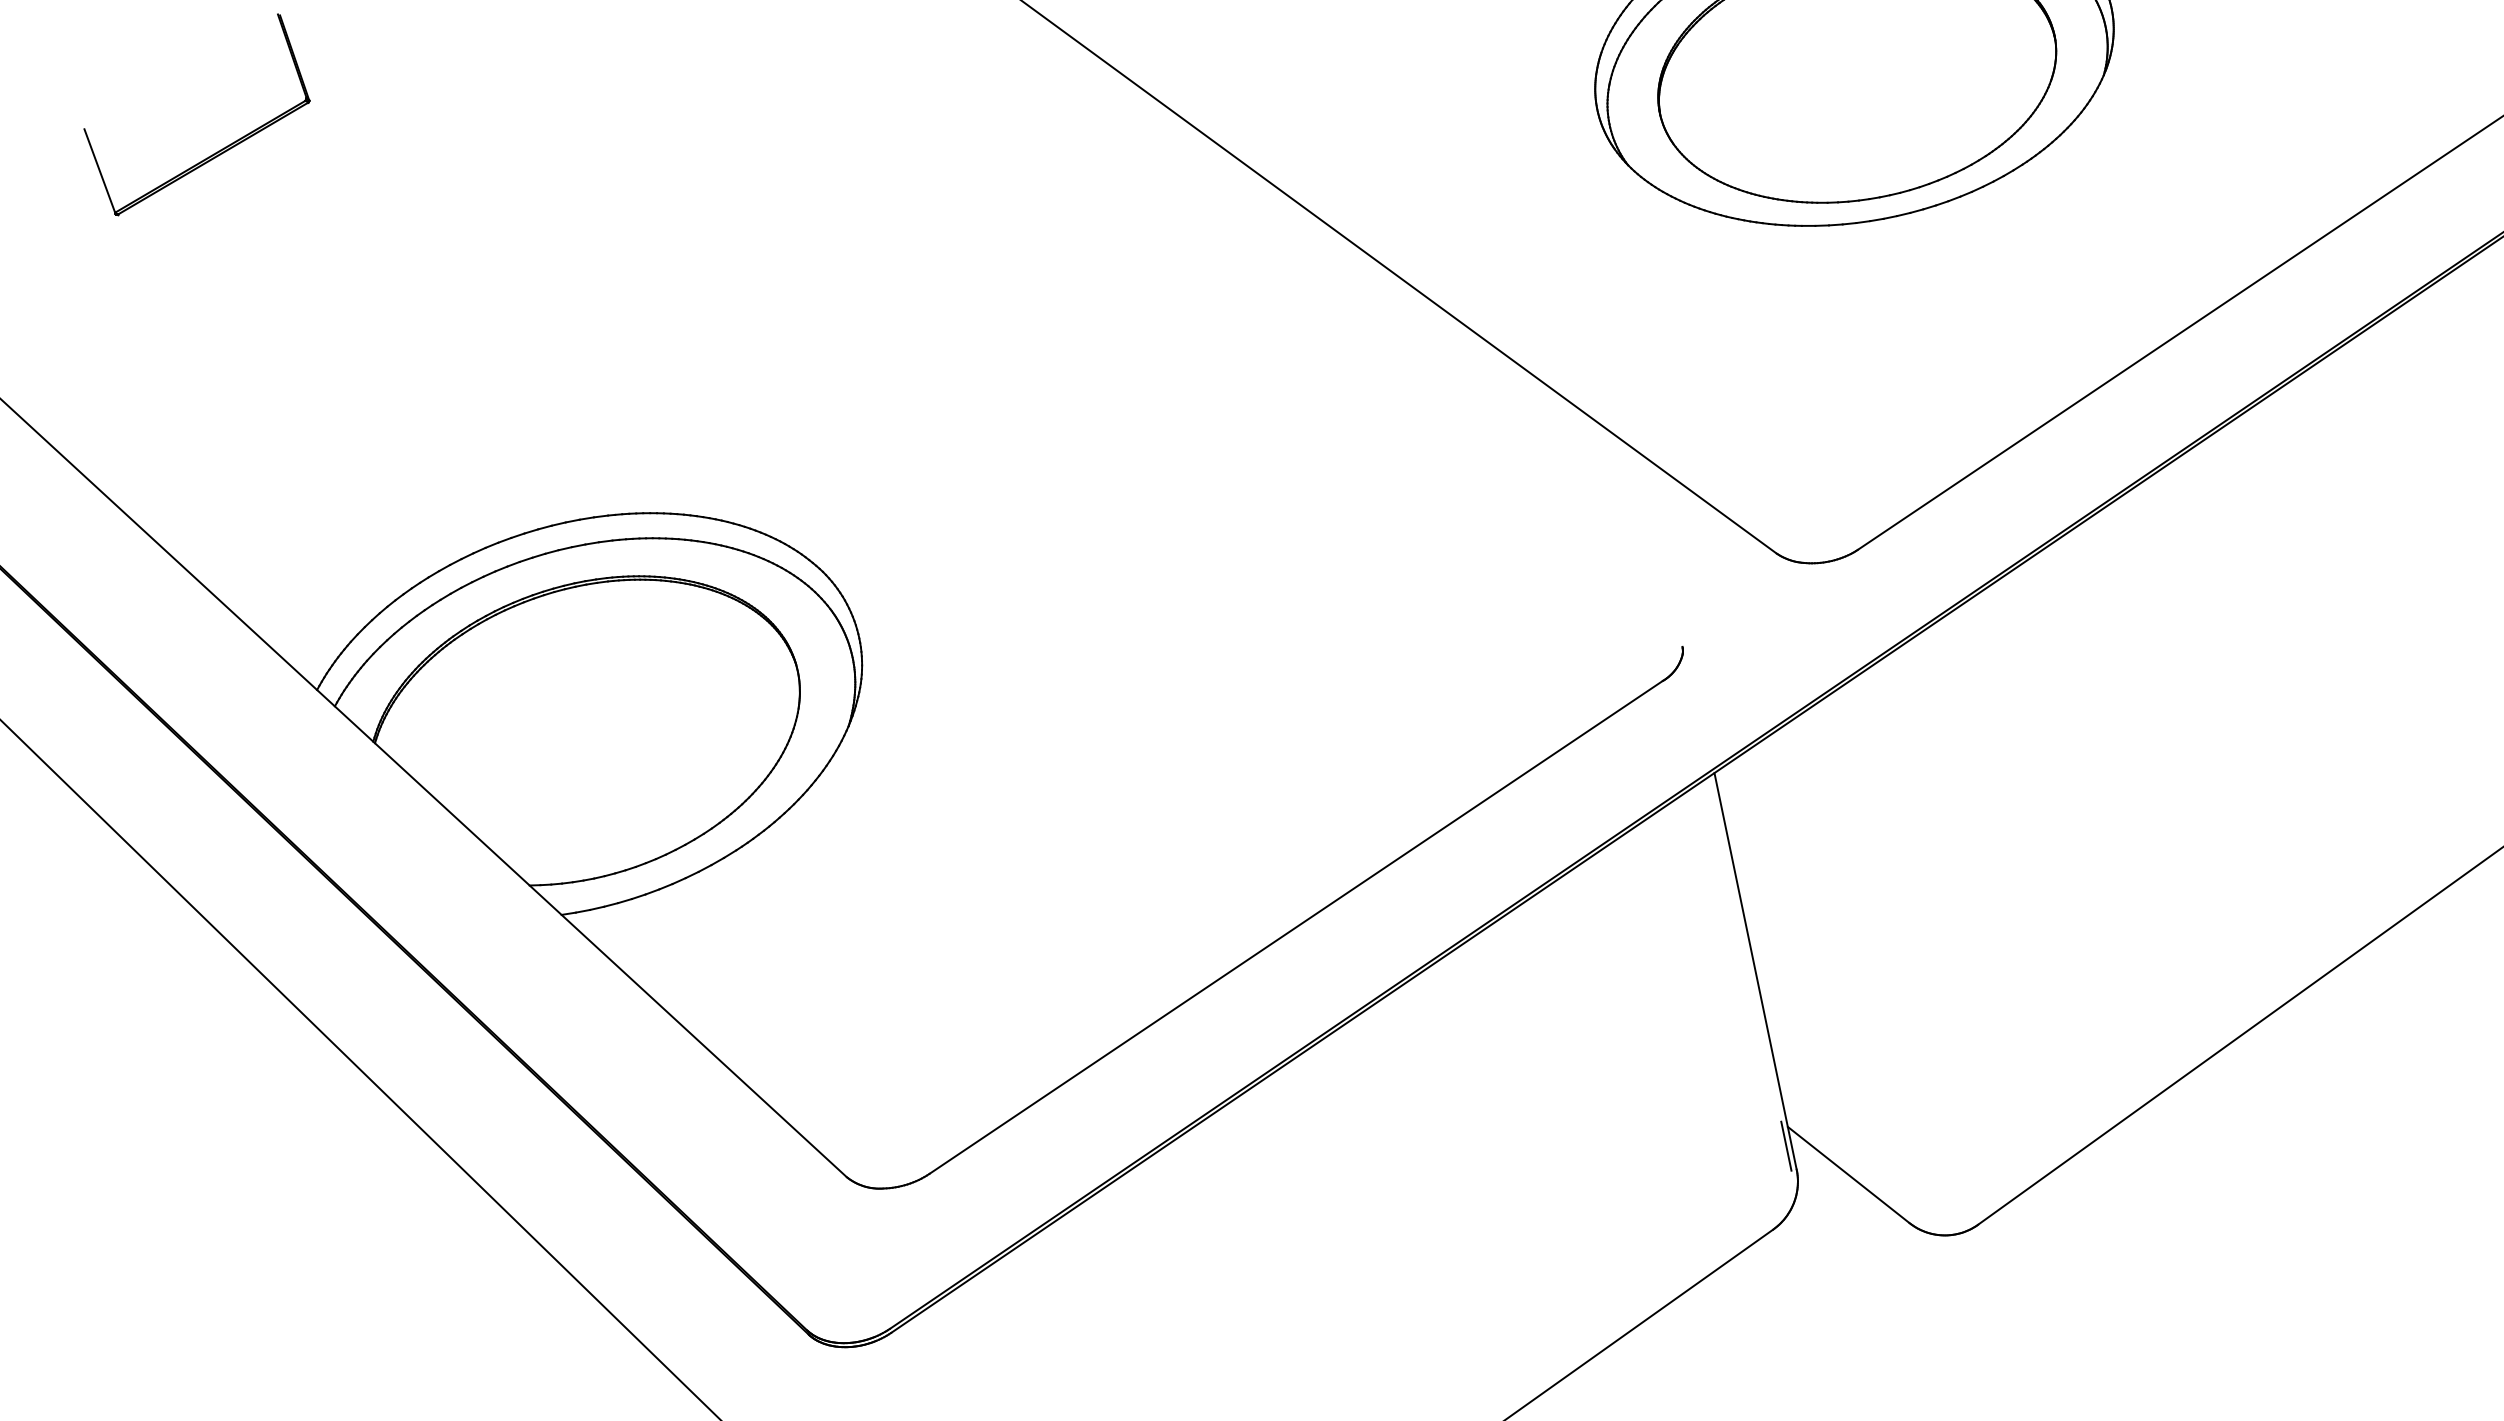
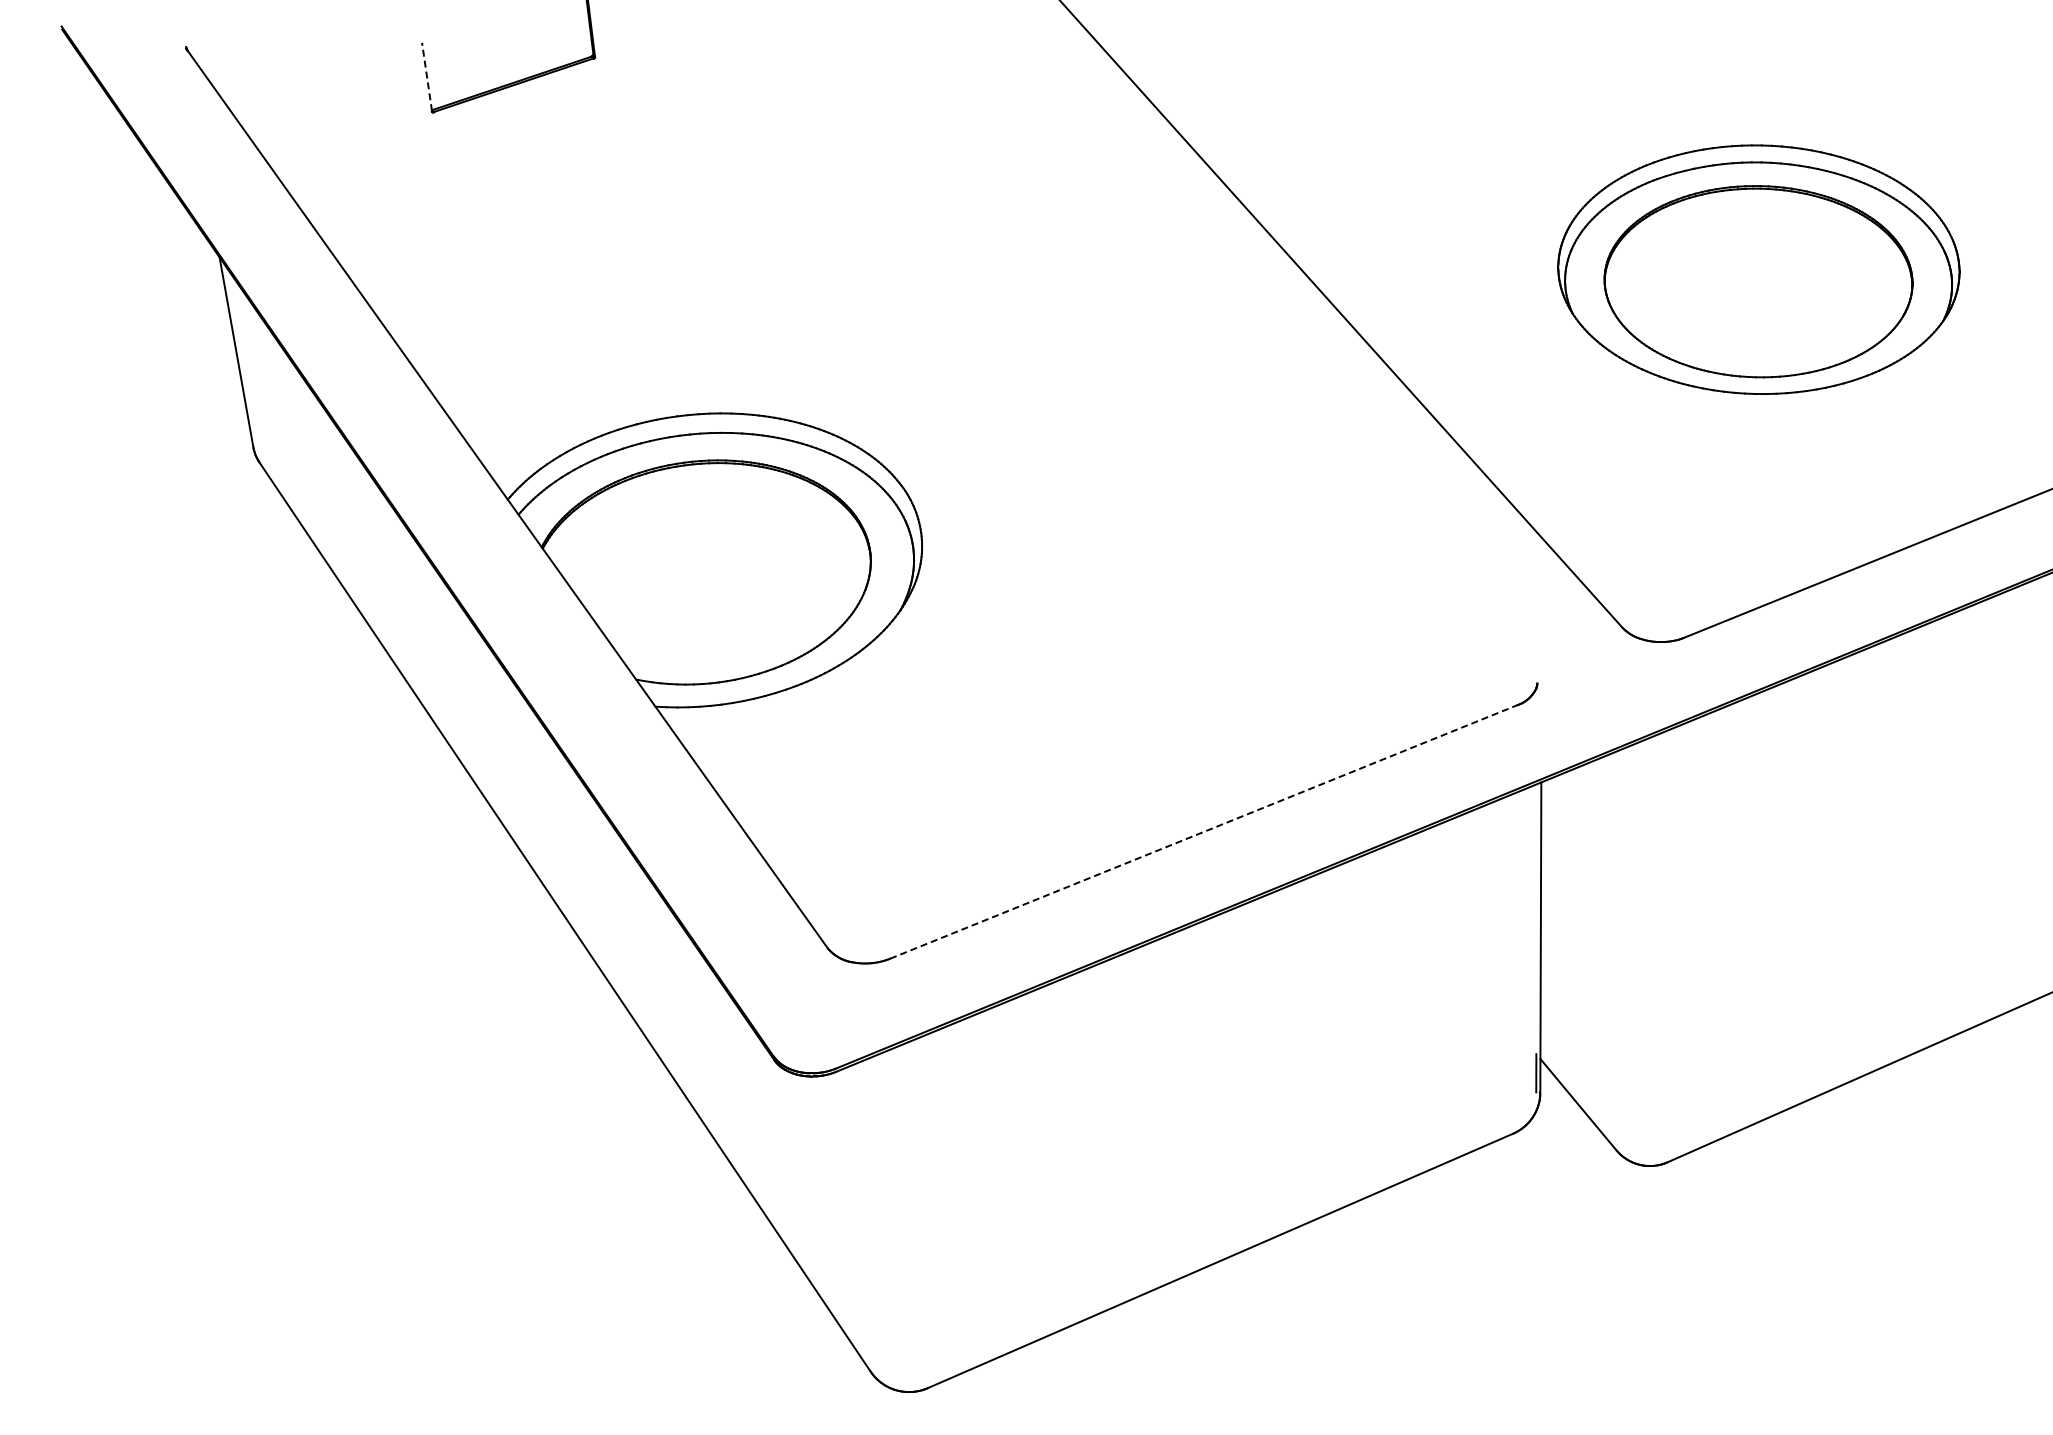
line: (99, 170) -> (426, 76), solid -> dashed
line: (1297, 926) -> (1204, 831), solid -> dashed

